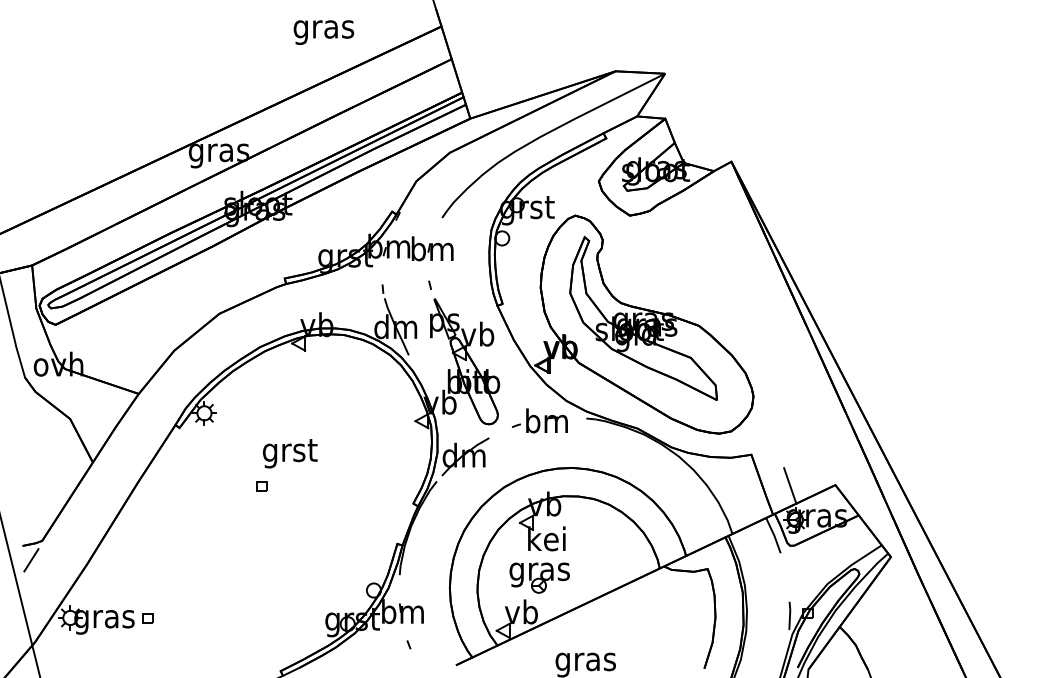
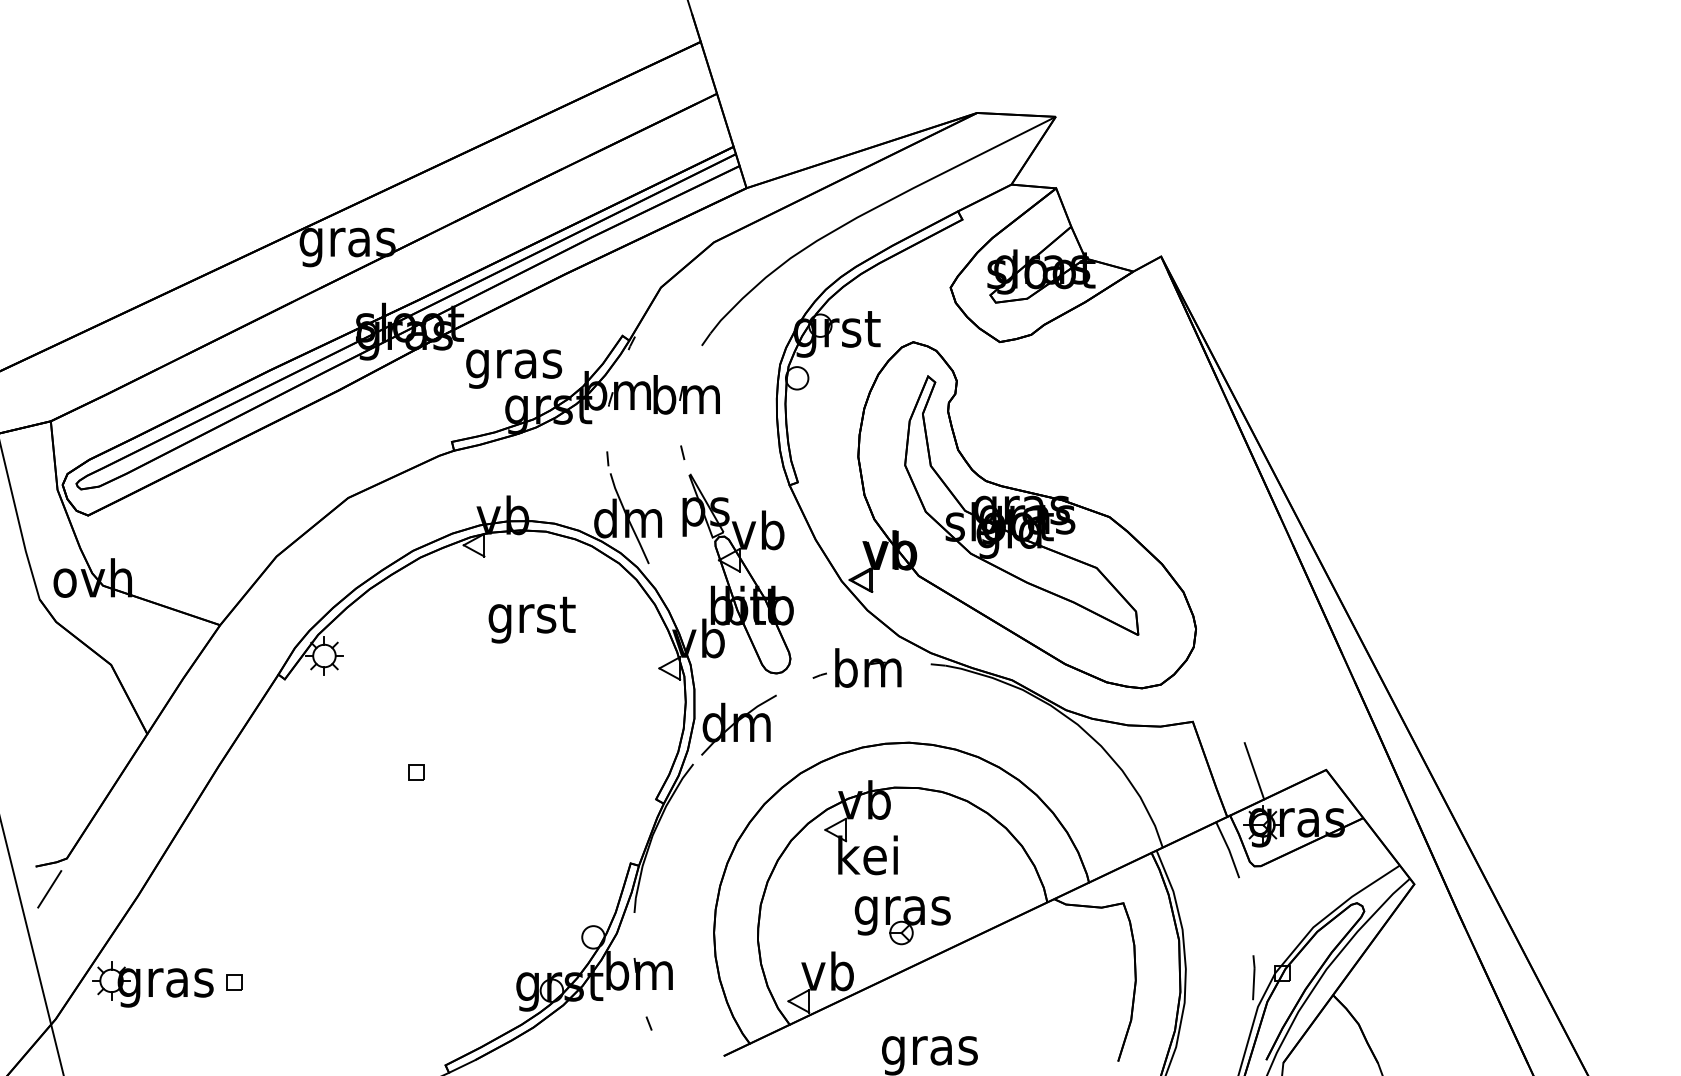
text: (323, 32) -> (513, 368), moved
text: (290, 453) -> (532, 619), moved
part: (539, 577) -> (902, 919), moved

